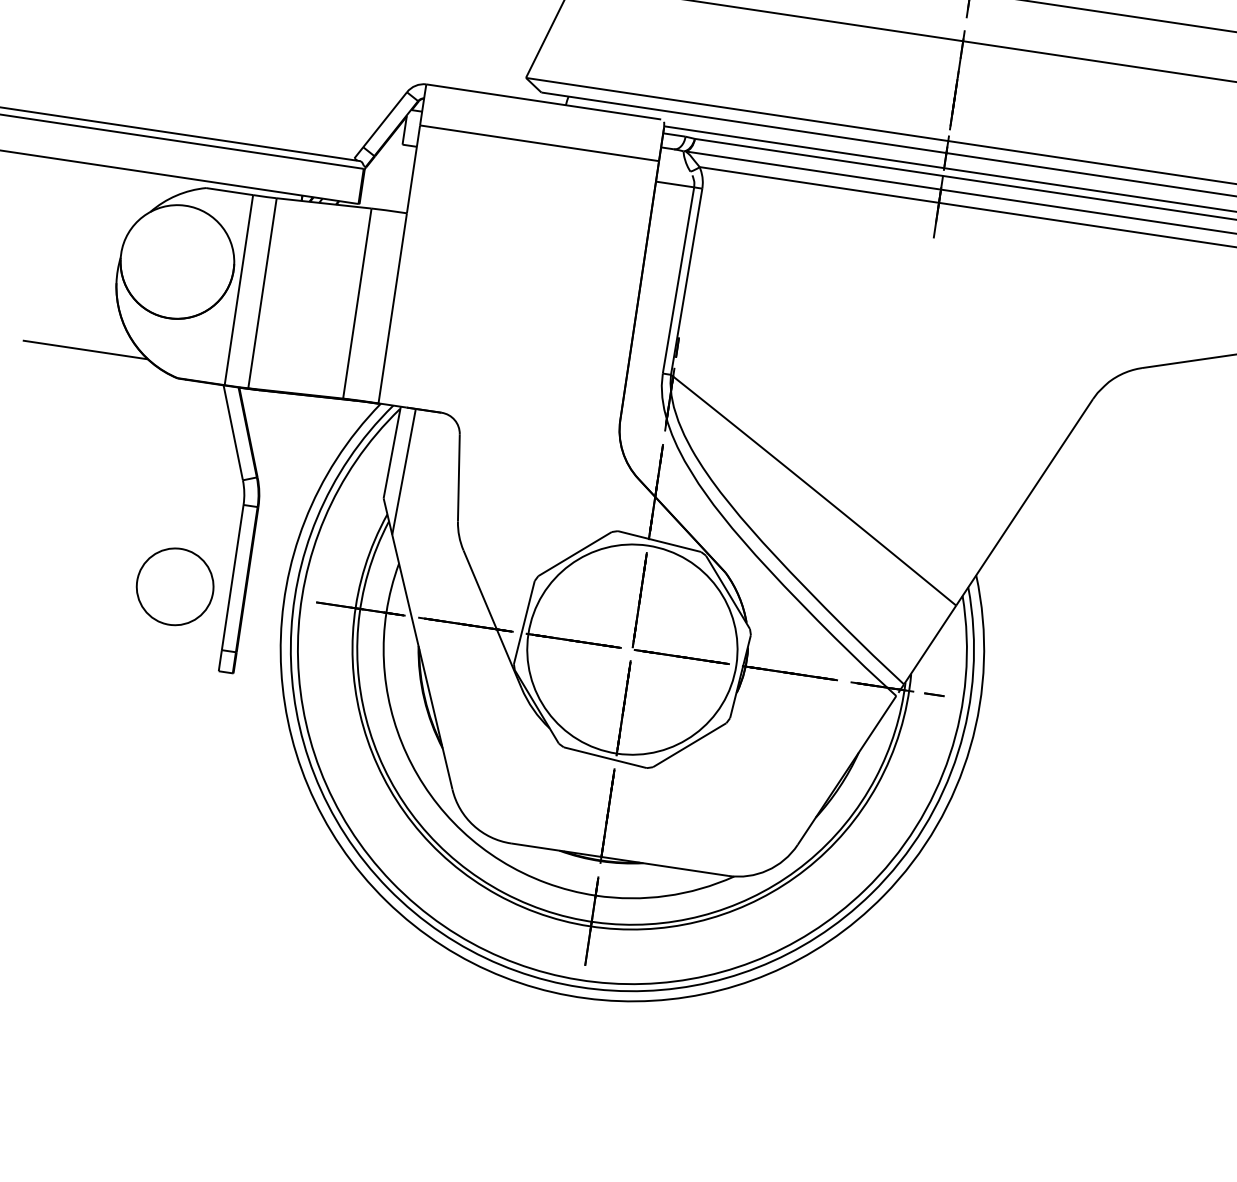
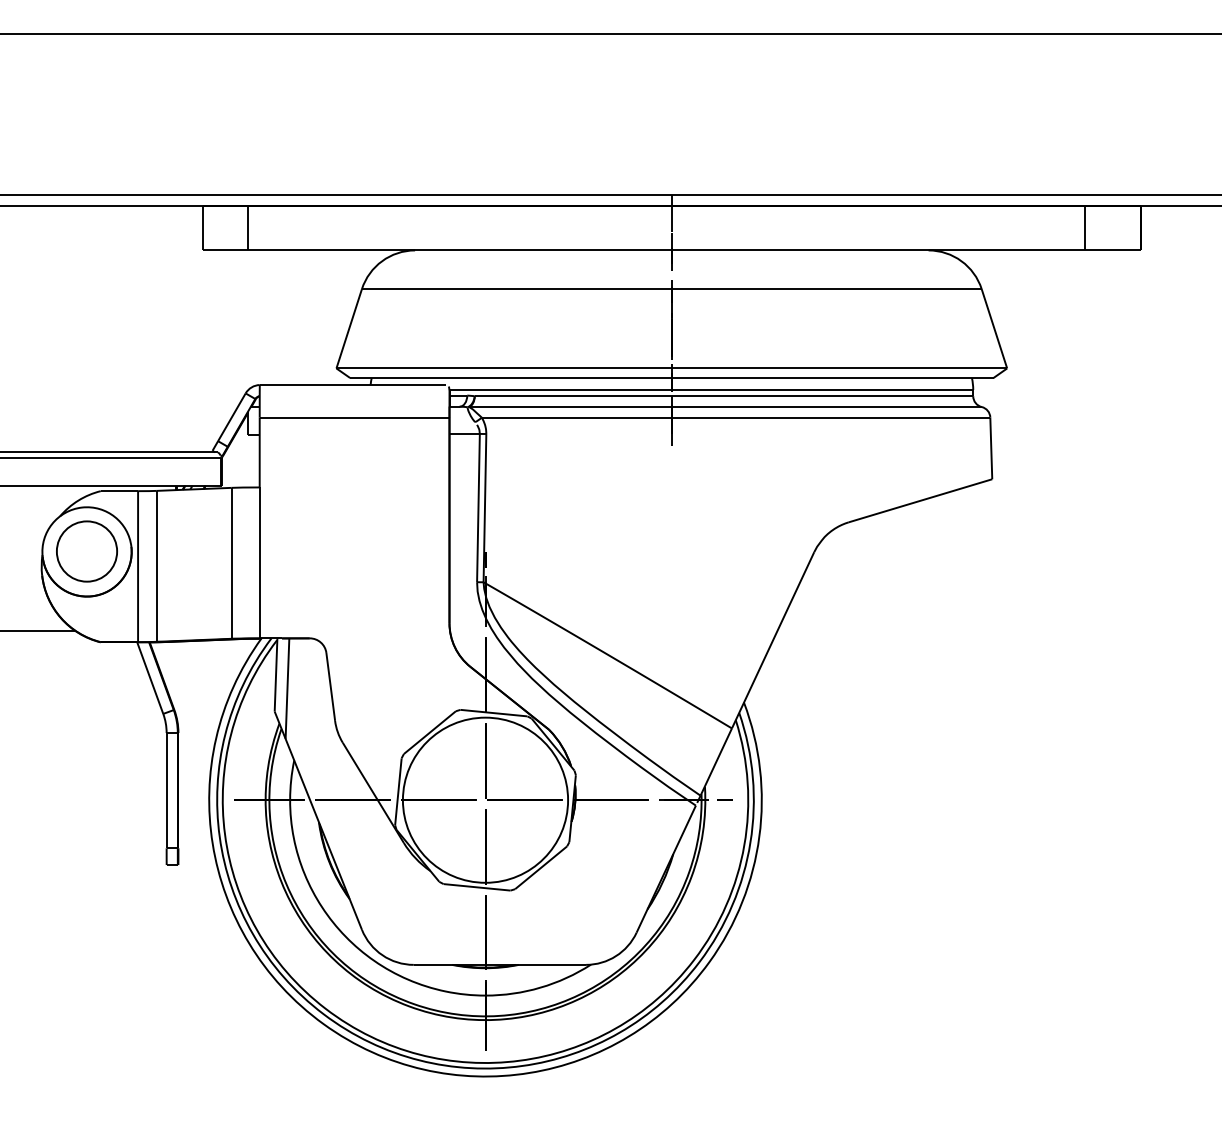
part: (174, 586) -> (86, 551), moved

